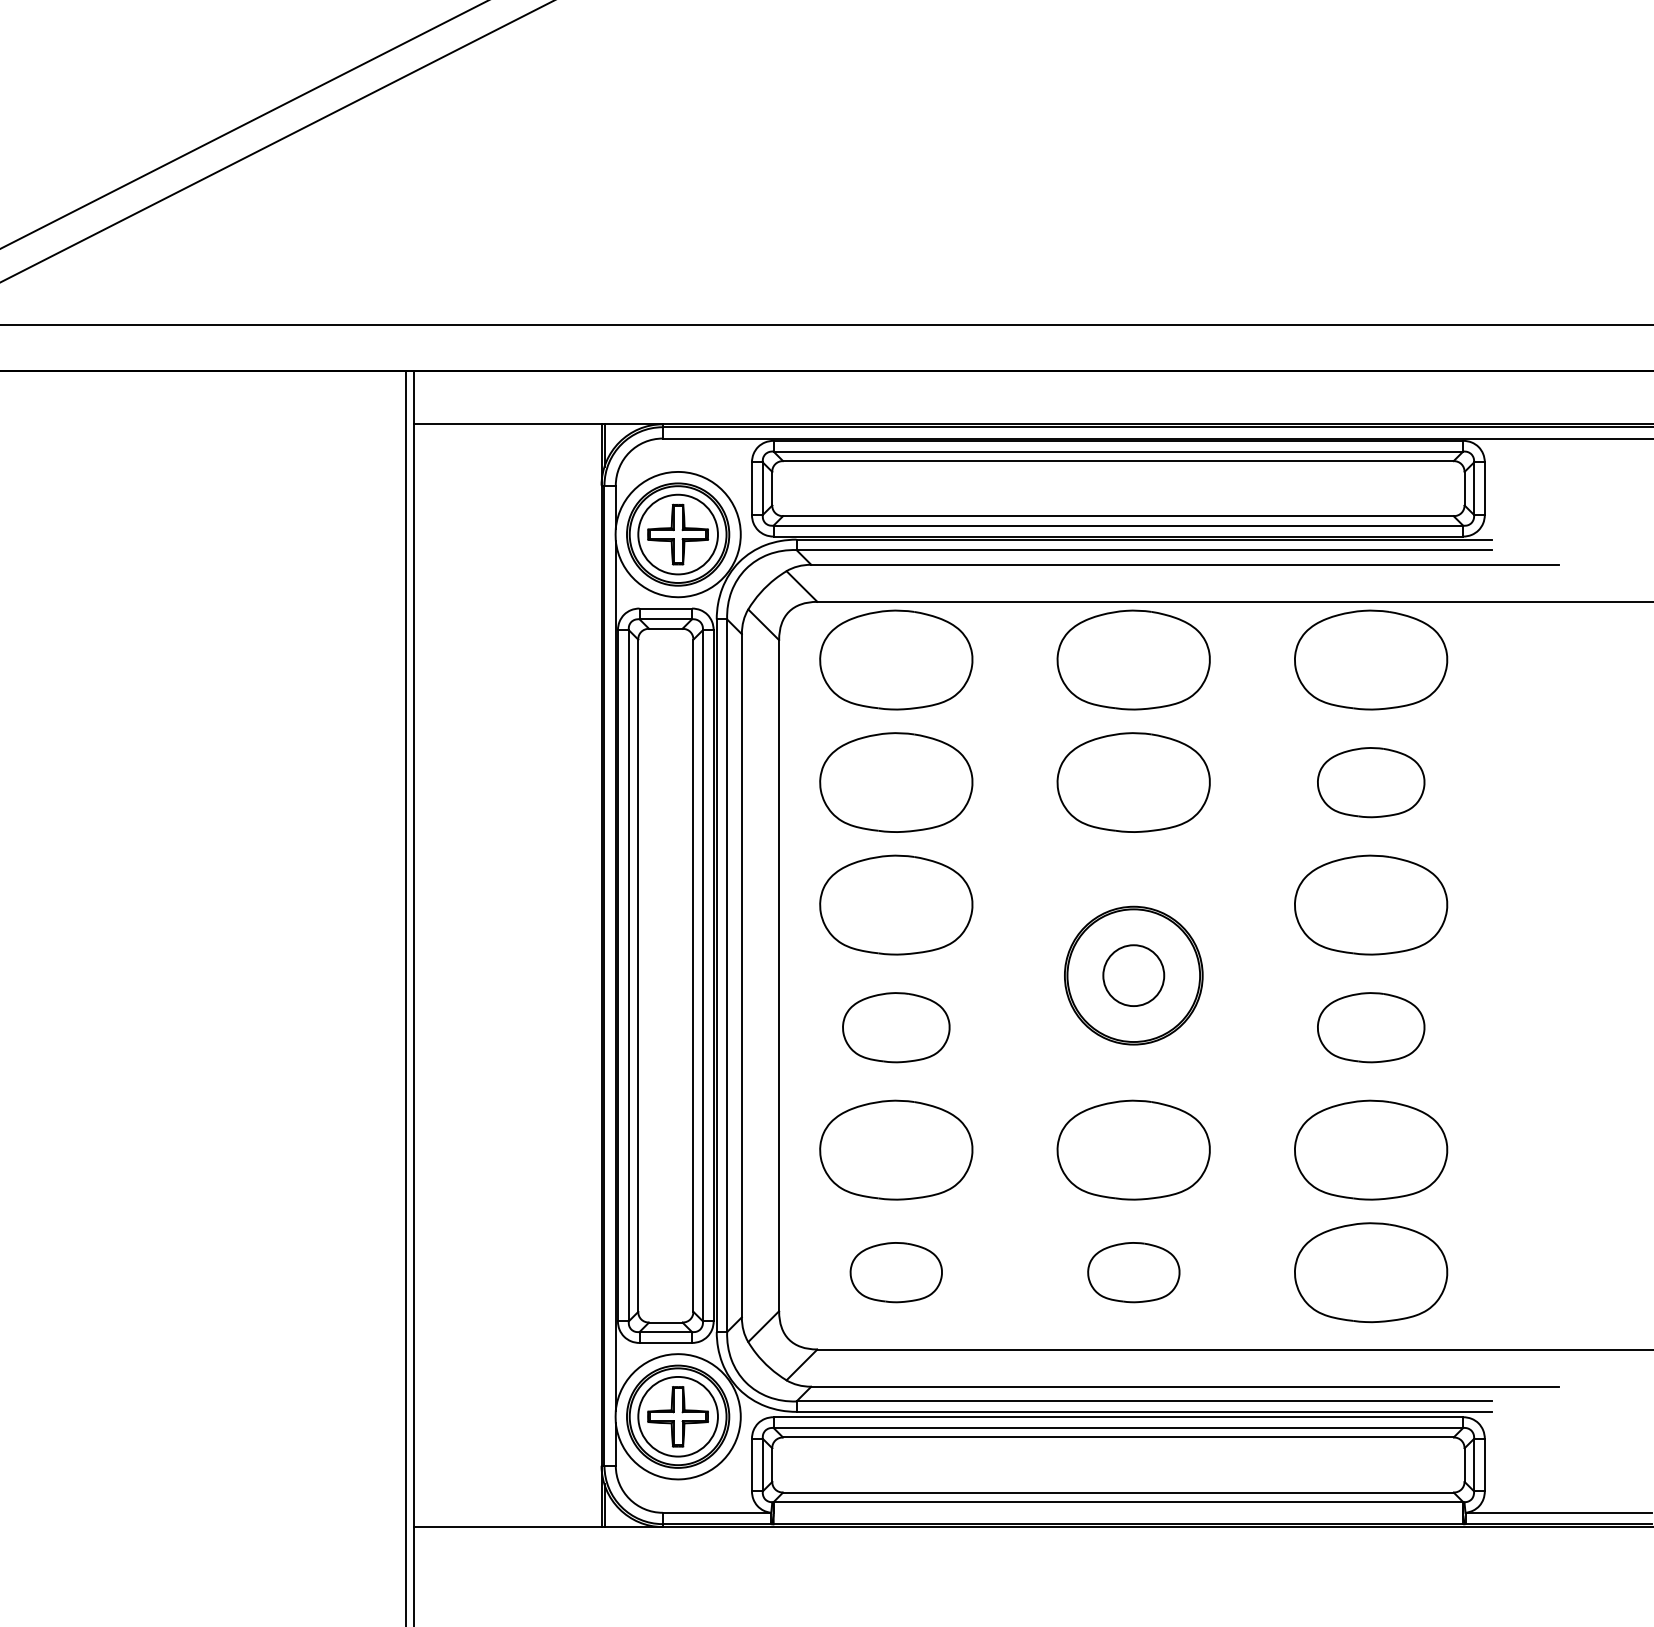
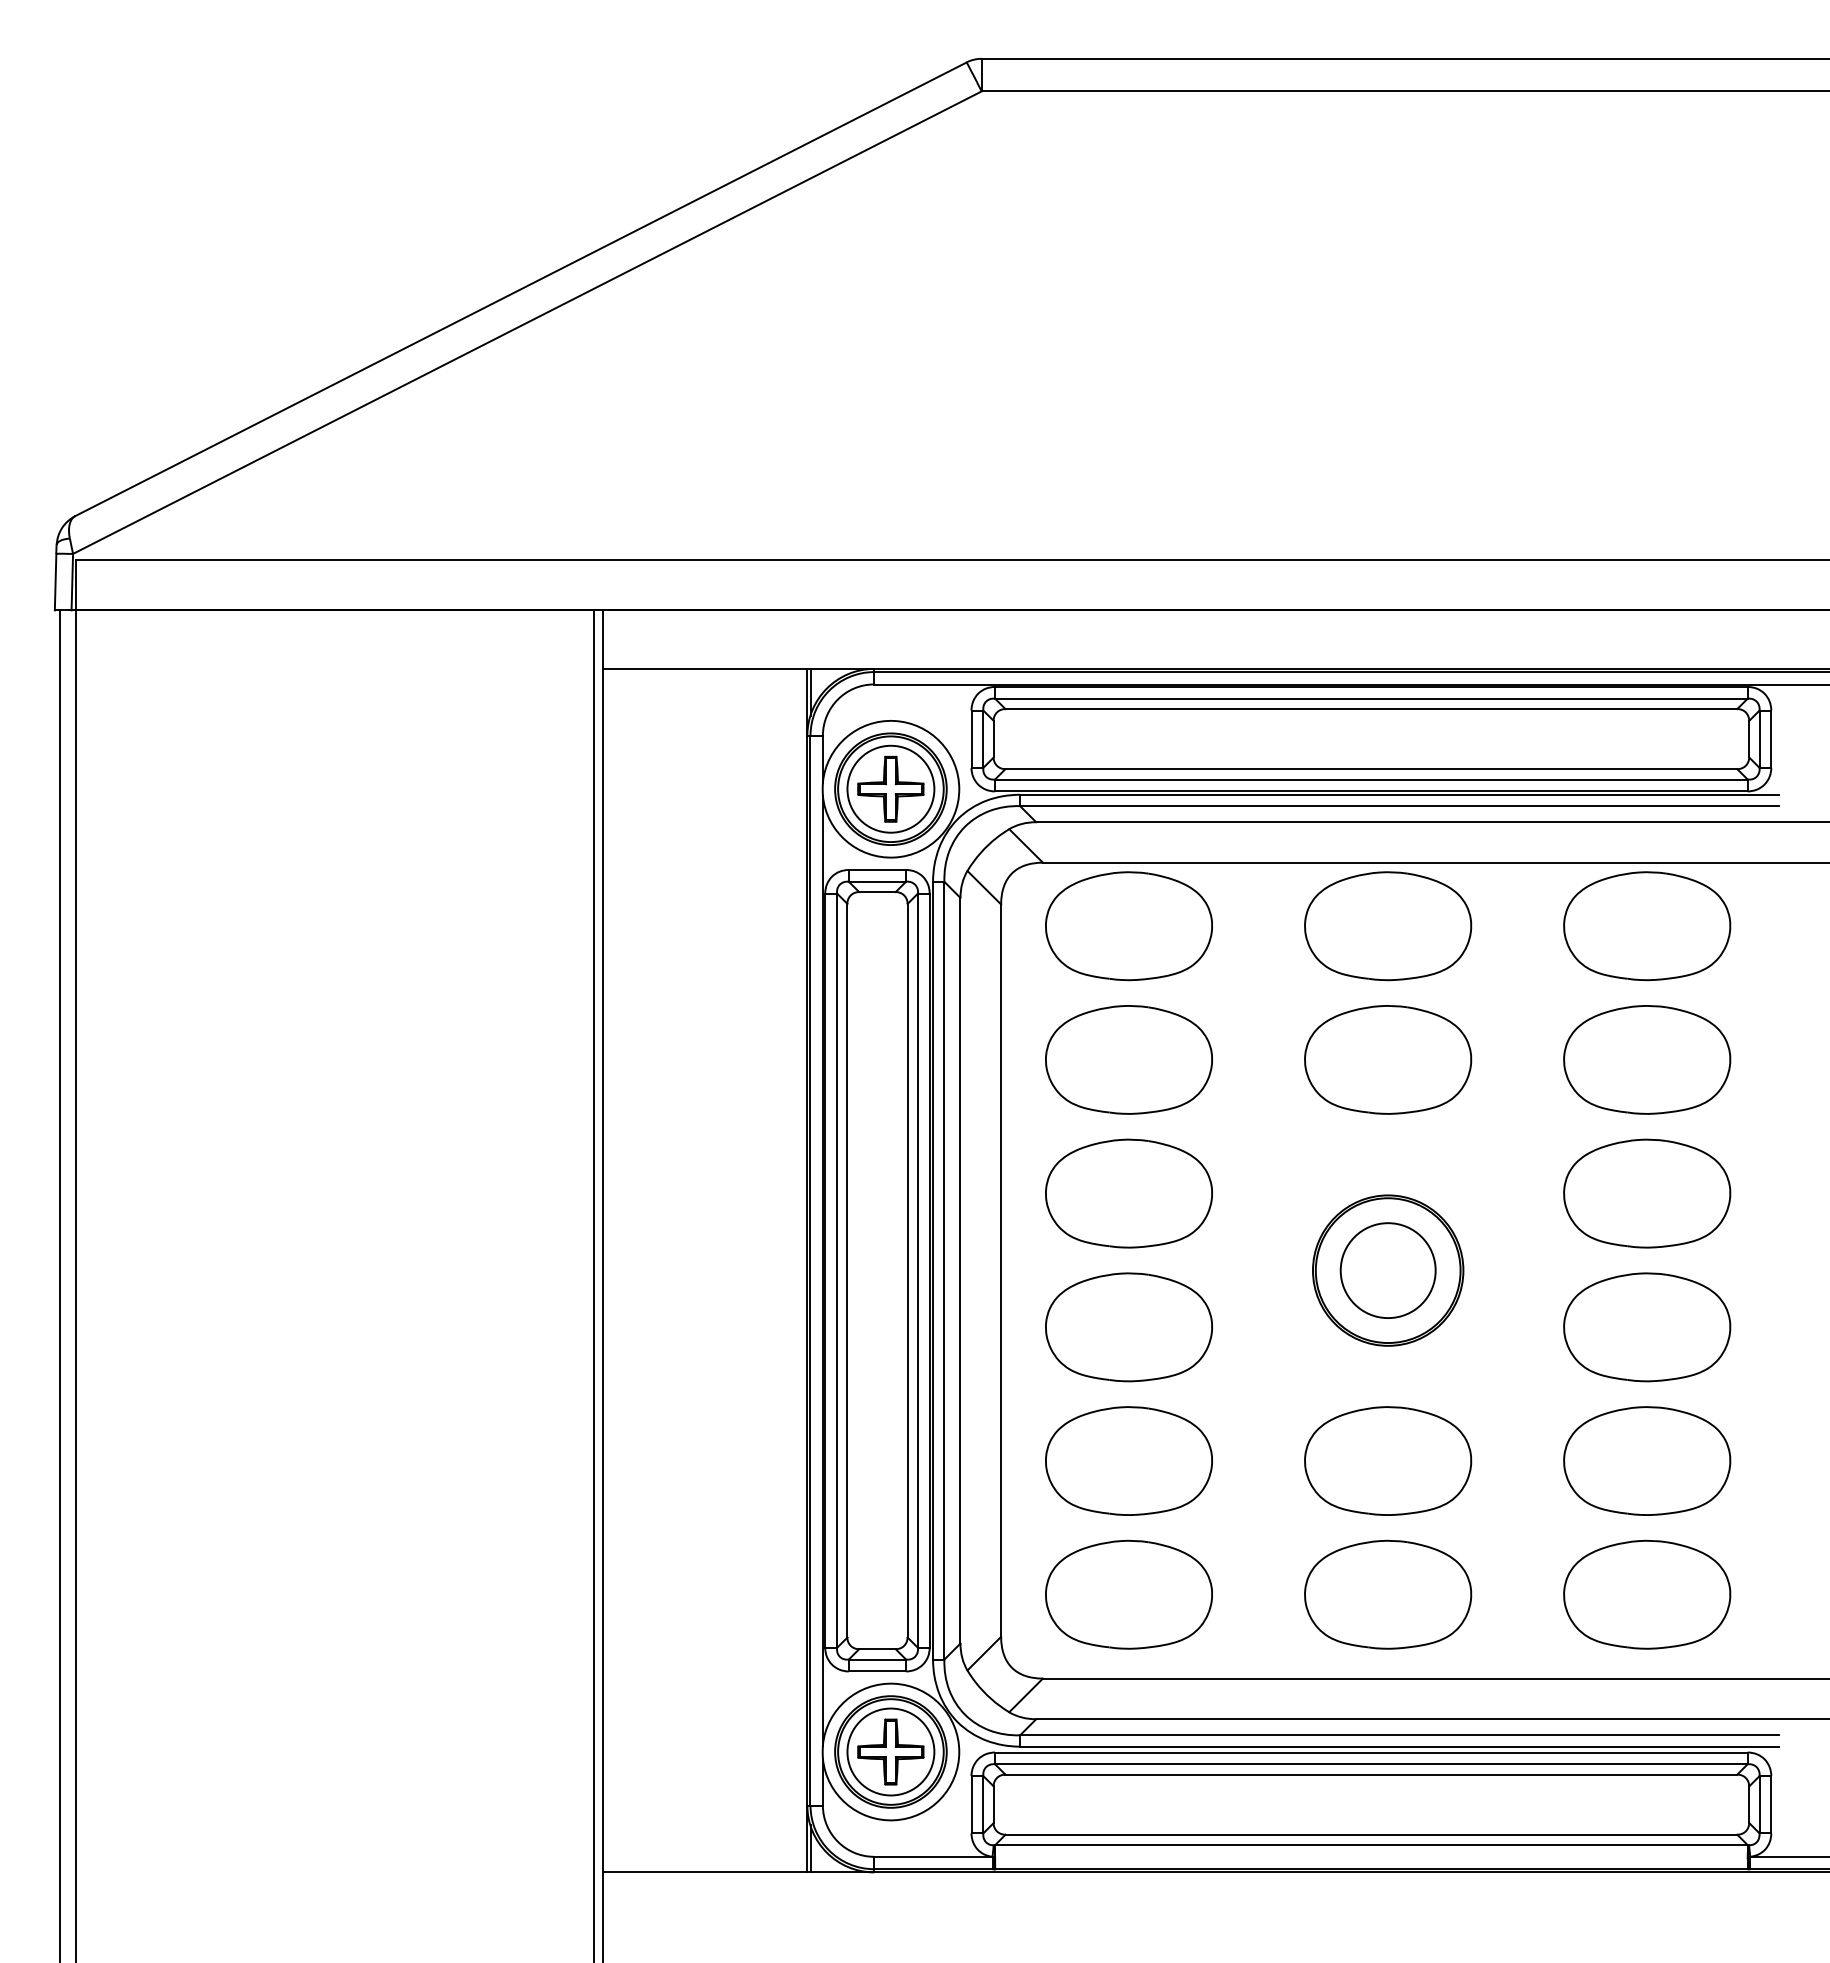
part: (1371, 782) -> (1647, 1059), size x1.43
circle: (1133, 975) -> (1387, 1270), size x1.43
part: (895, 1027) -> (1128, 1327), size x1.43
part: (1371, 1027) -> (1647, 1327), size x1.43
part: (895, 1272) -> (1128, 1594), size x1.67
part: (1134, 1272) -> (1388, 1594), size x1.67

